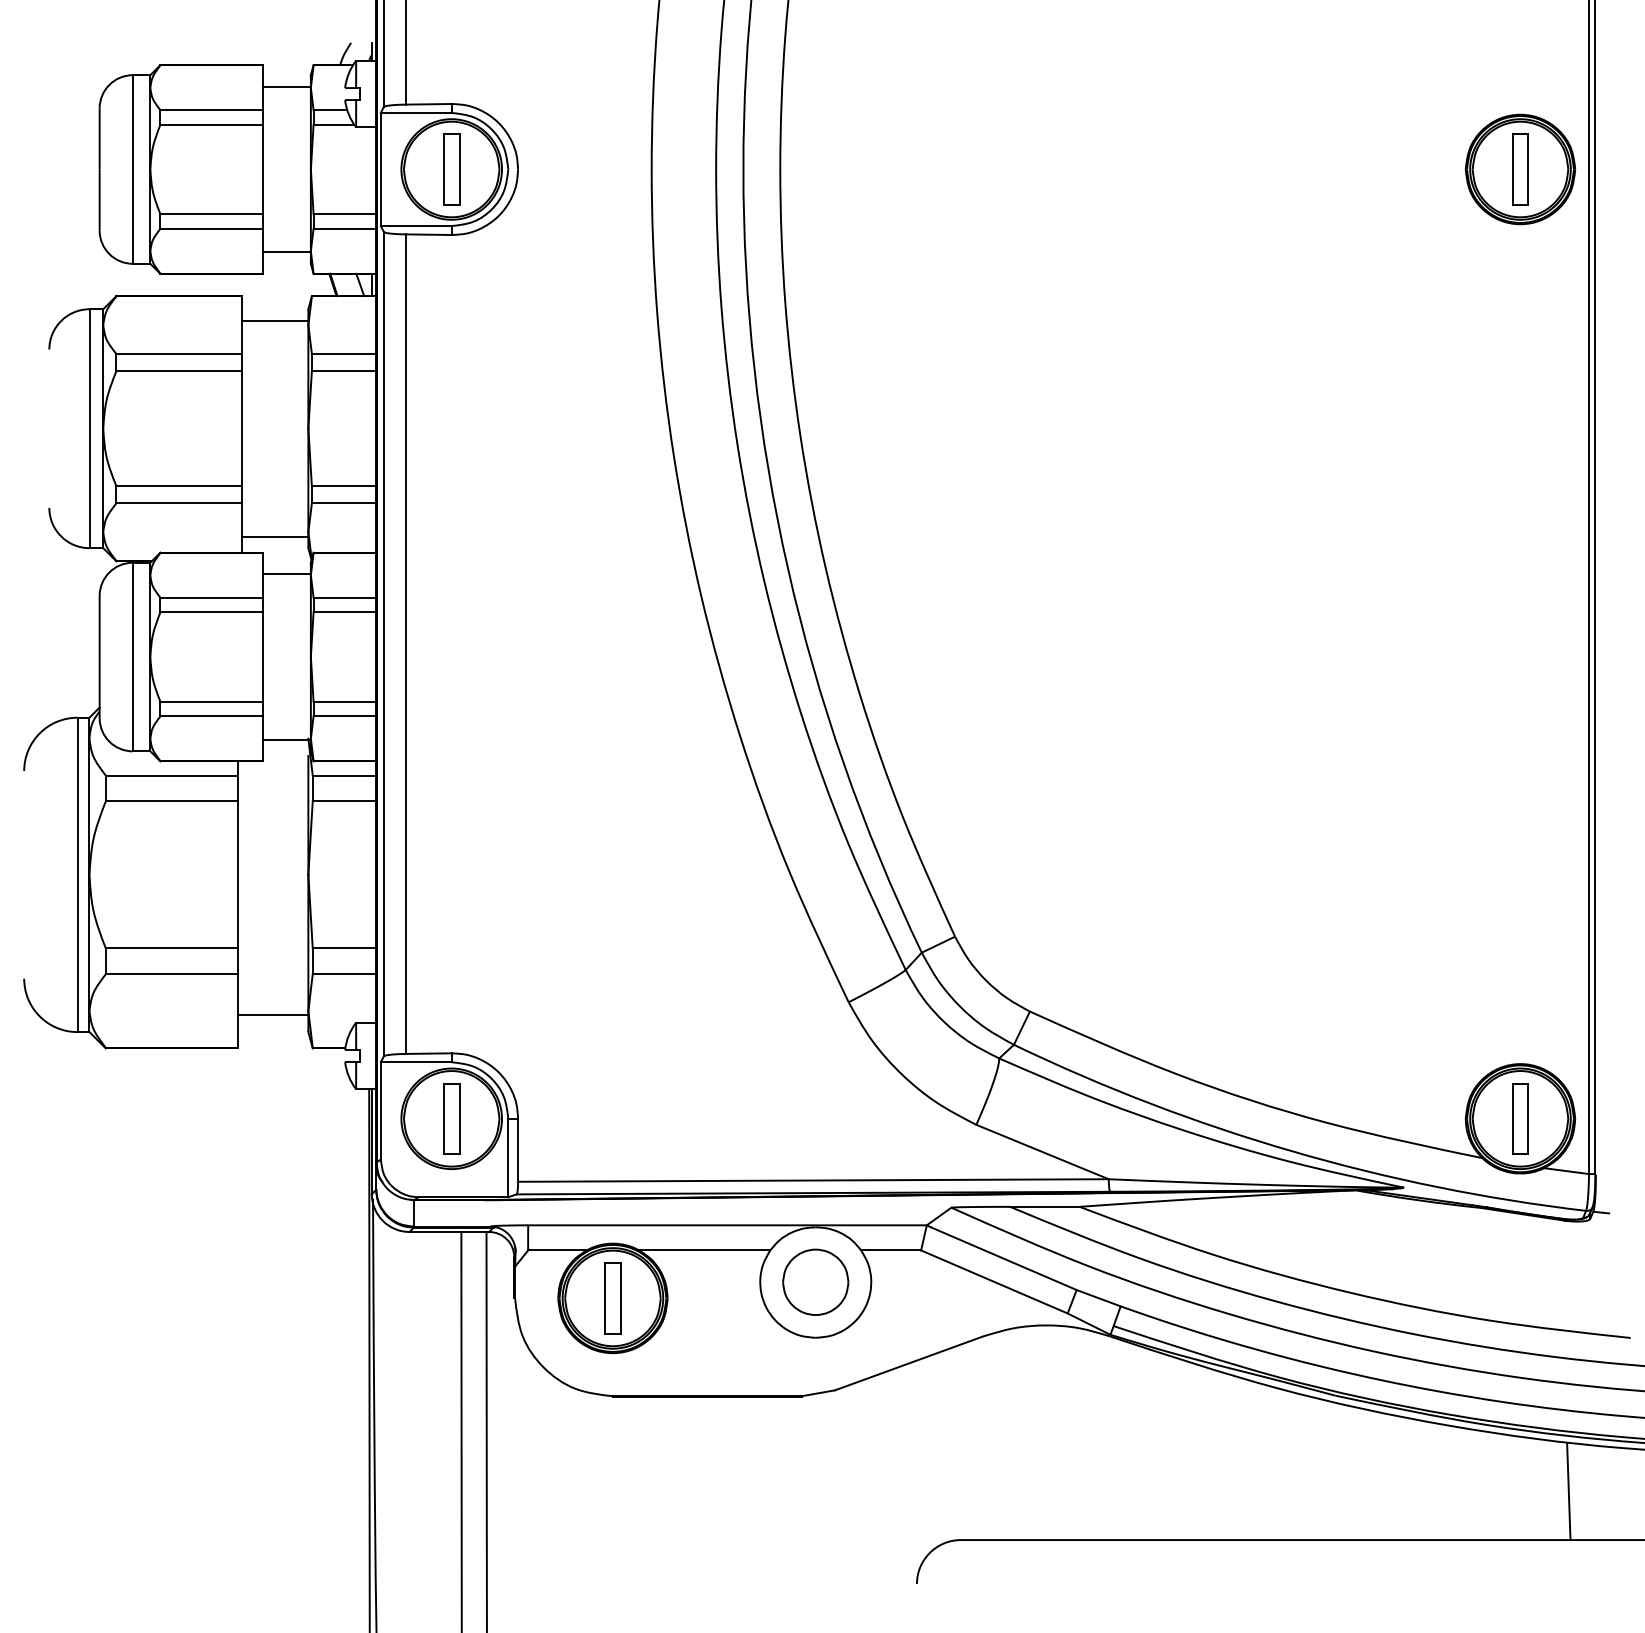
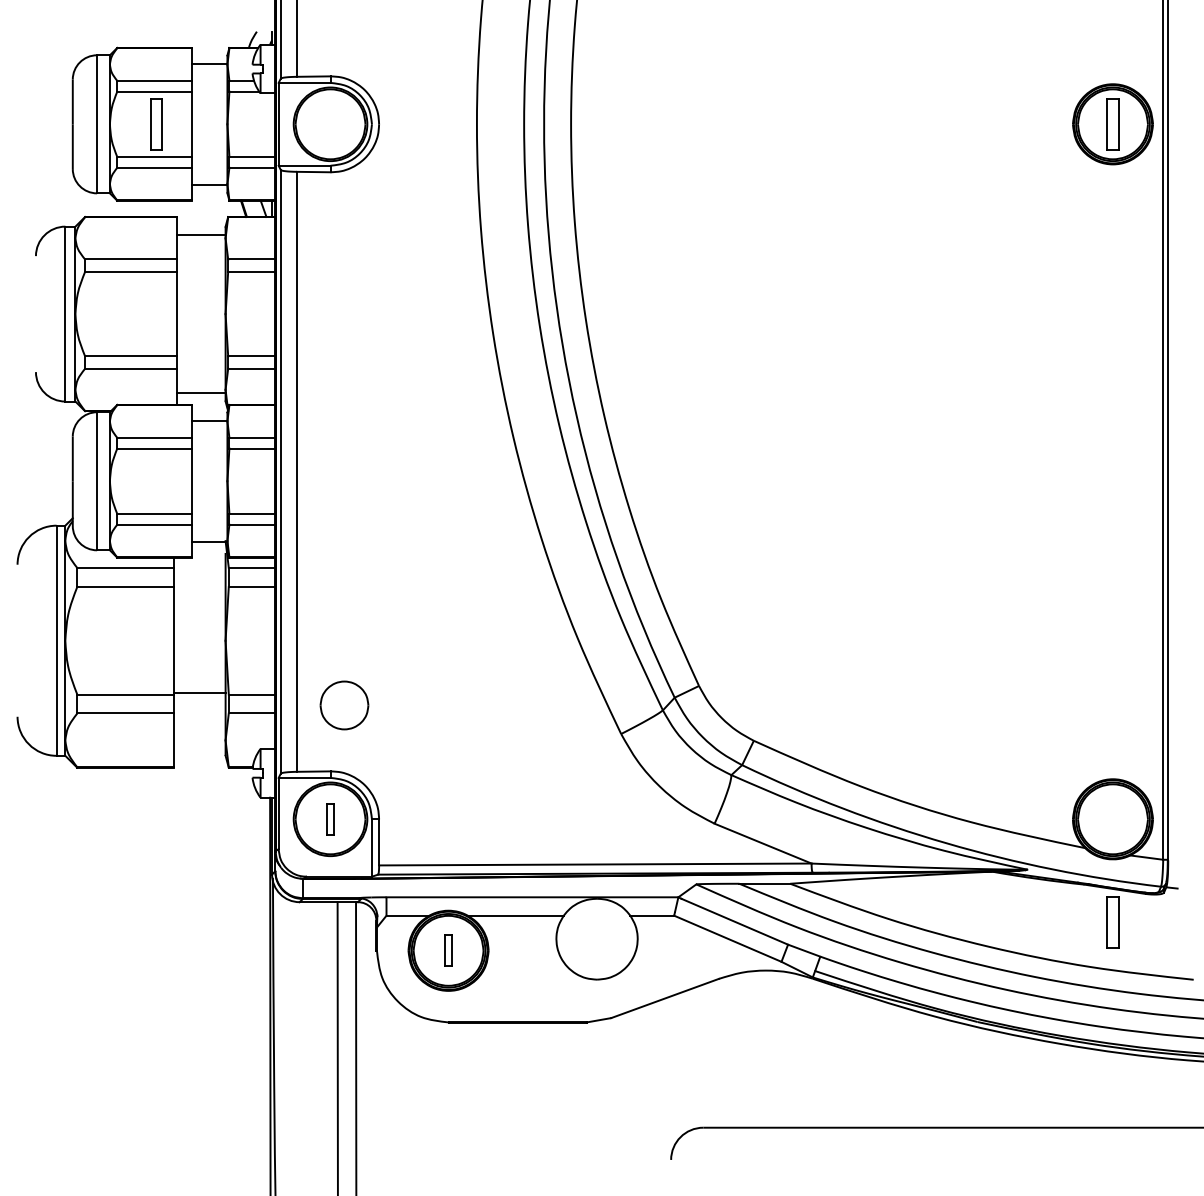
part: (451, 169) -> (156, 124), moved
line: (272, 1015) -> (199, 693), moved
part: (451, 1118) -> (330, 819), size x0.6
part: (1520, 1118) -> (1113, 922), moved
part: (815, 1281) -> (344, 704), moved
part: (612, 1298) -> (448, 950), size x0.6
line: (1568, 1491) -> (1148, 1092), removed

